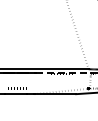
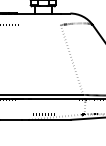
line: (63, 73) -> (58, 99), dashed -> solid

